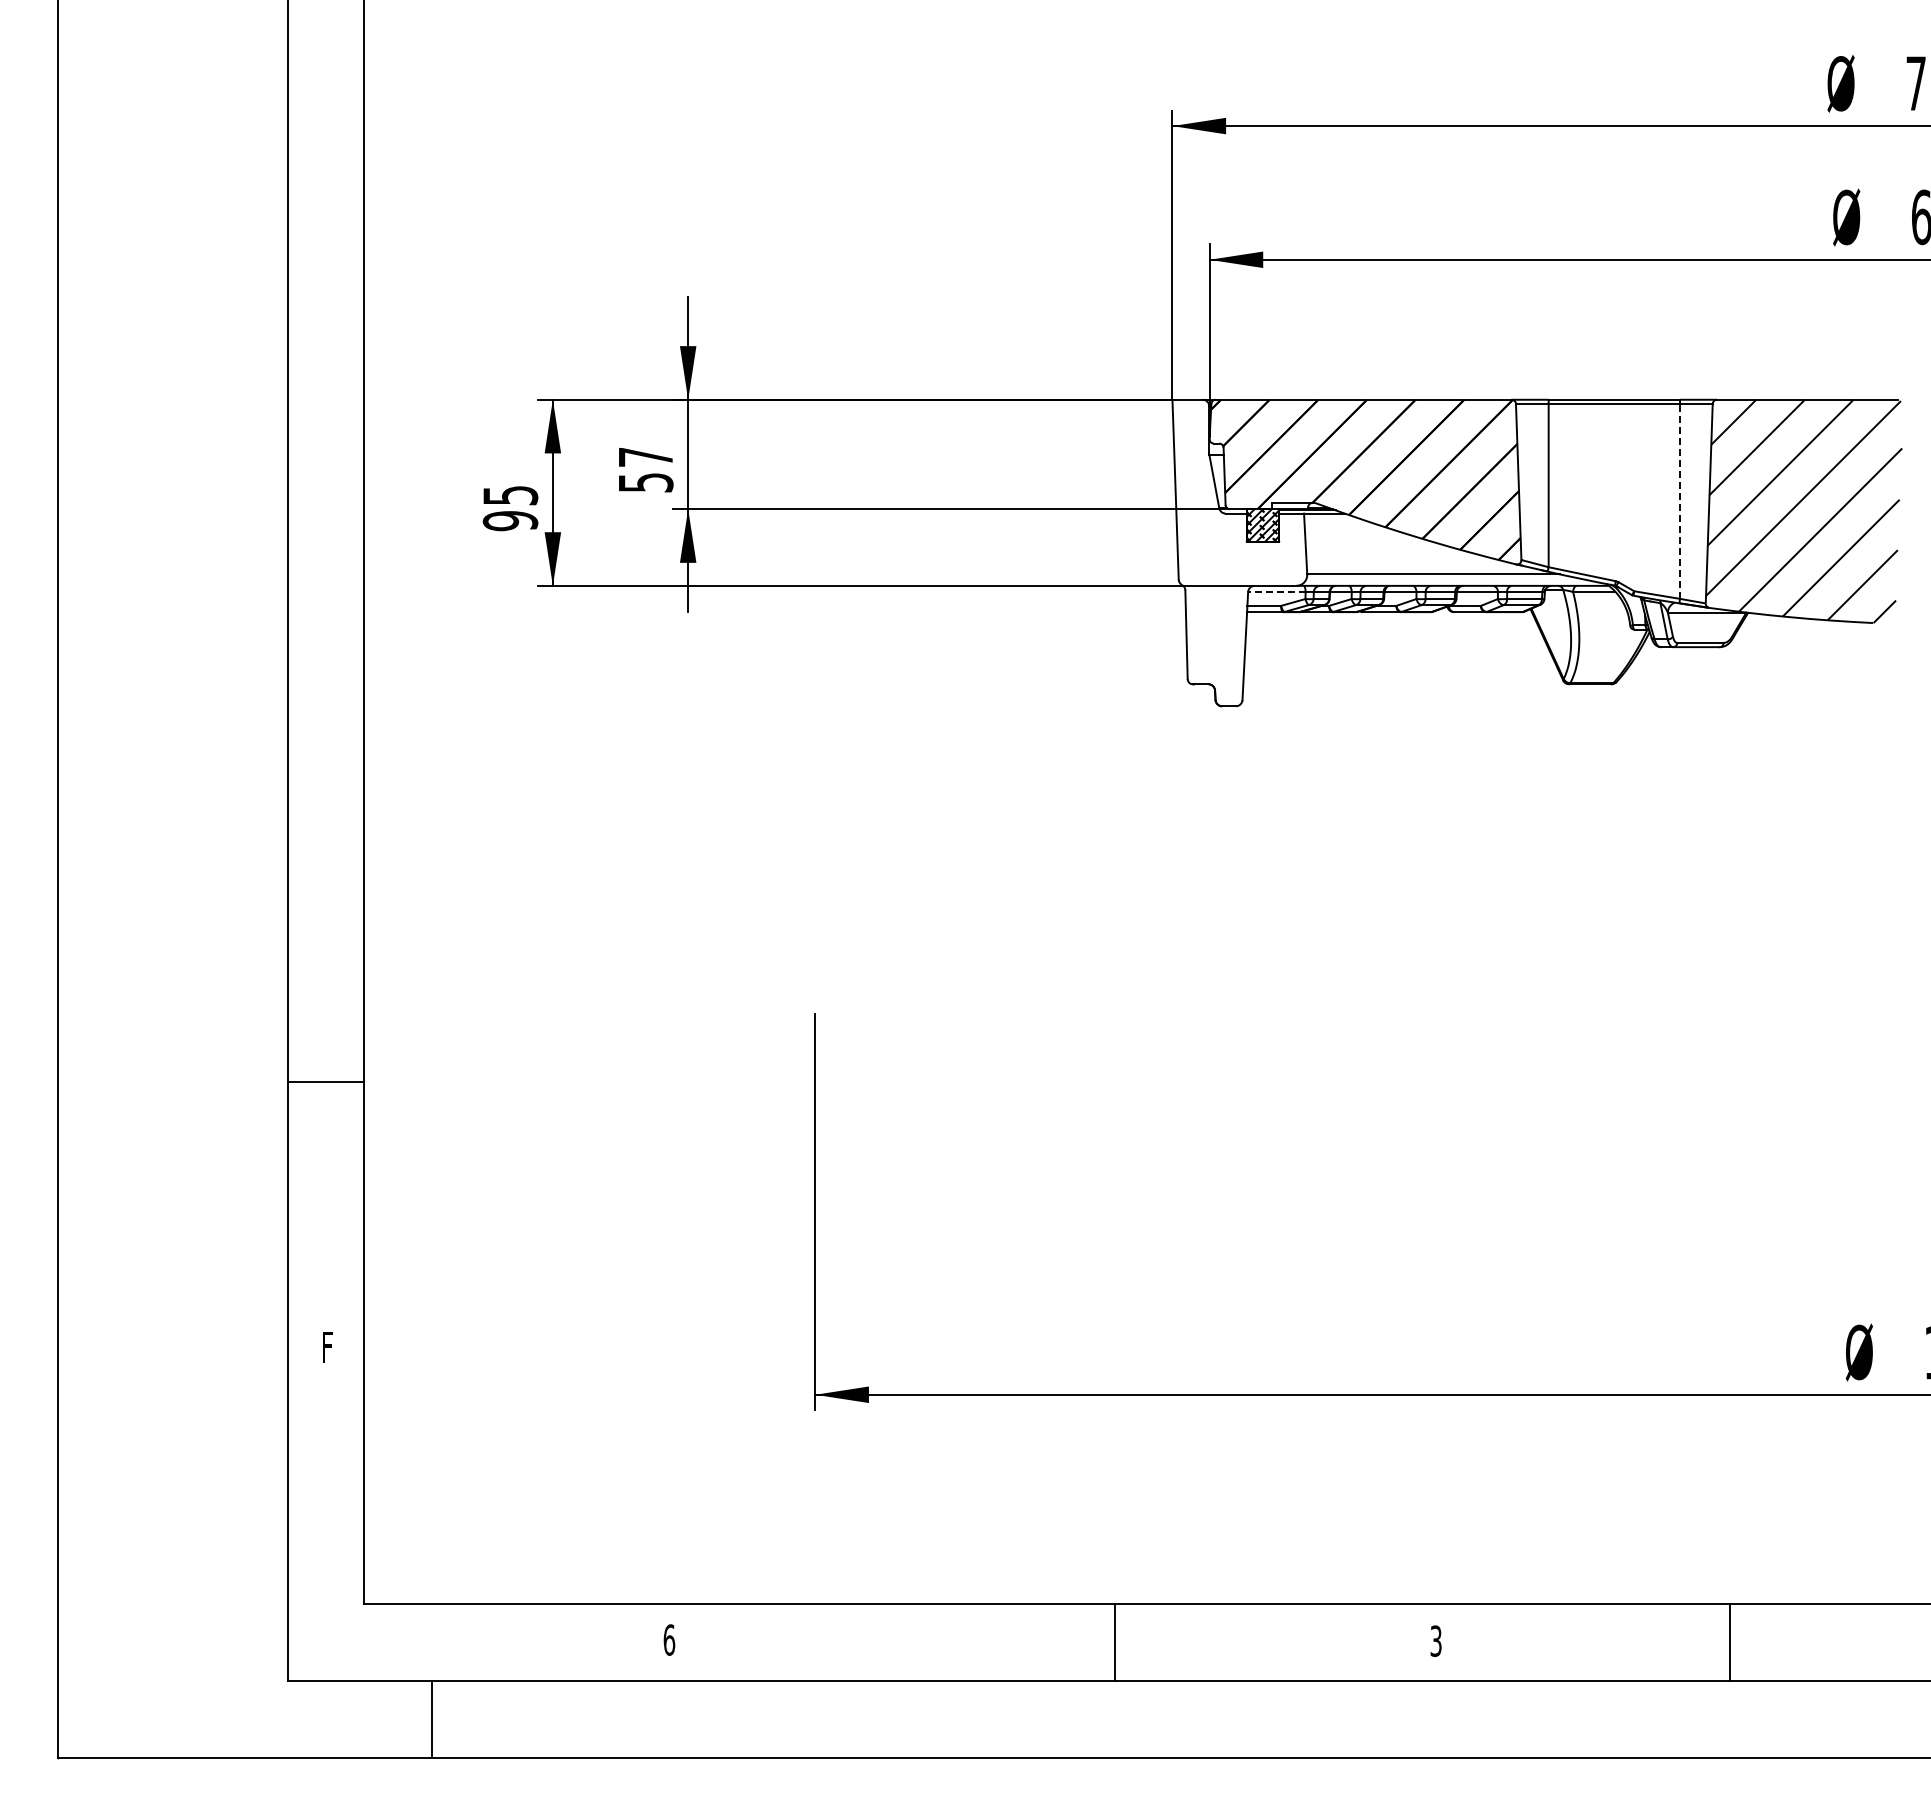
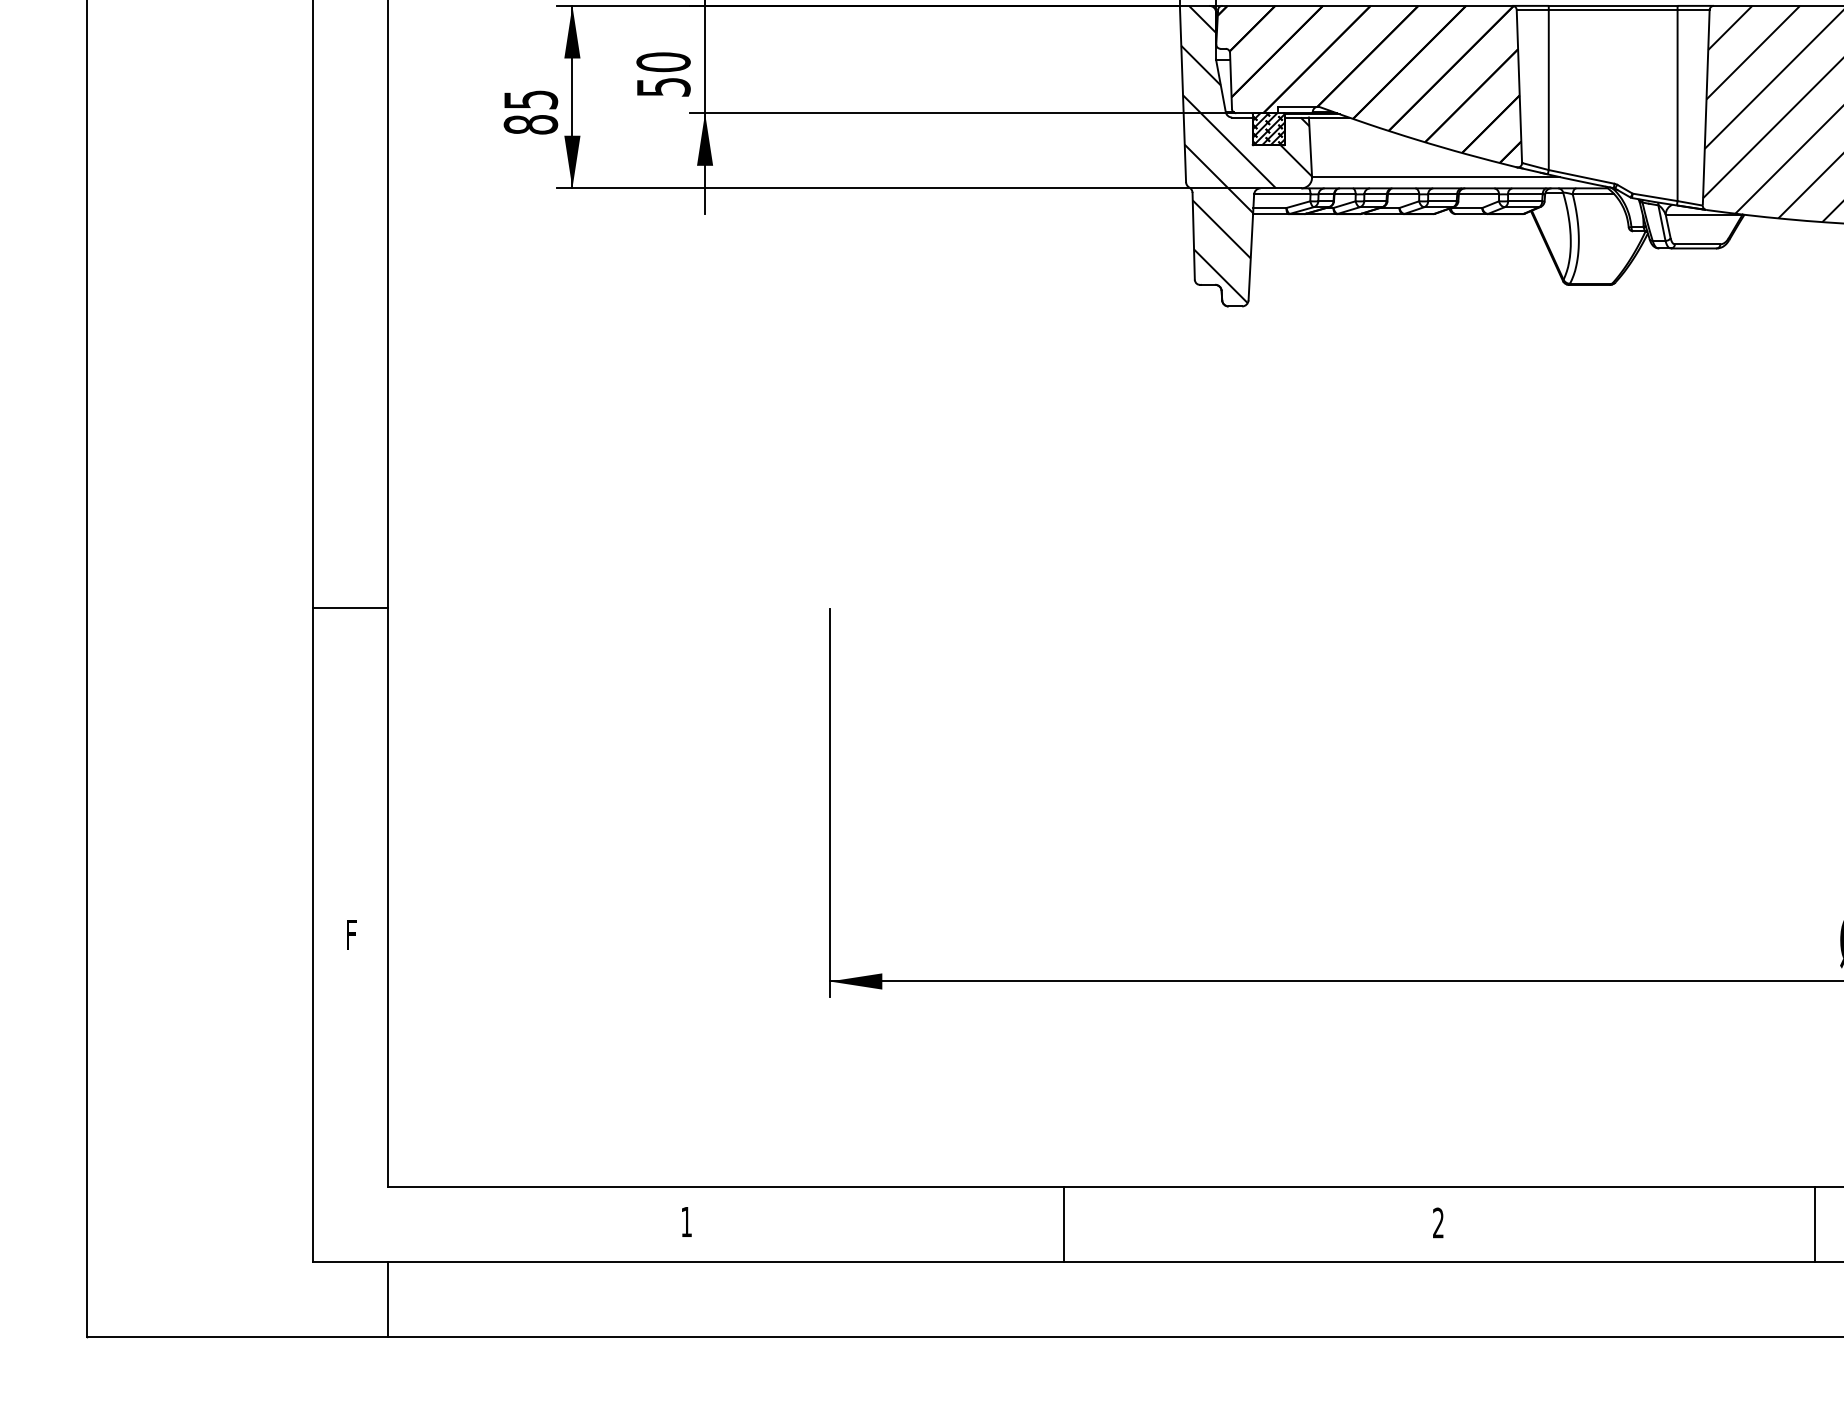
text: (645, 457) -> (663, 62), 57 -> 50
line: (1680, 500) -> (1678, 104), dashed -> solid
text: (510, 521) -> (530, 125), 95 -> 85
hatch: (1240, 550) -> (1246, 153), added
line: (1276, 592) -> (1281, 194), dashed -> solid
line: (325, 1082) -> (349, 608), moved
text: (669, 1639) -> (686, 1221), 6 -> 1
text: (1435, 1640) -> (1437, 1222), 3 -> 2
line: (1115, 1642) -> (1064, 1224), moved
line: (1730, 1642) -> (1815, 1224), moved
line: (432, 1718) -> (387, 1298), moved

